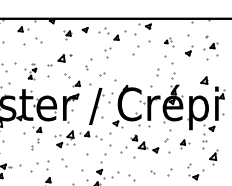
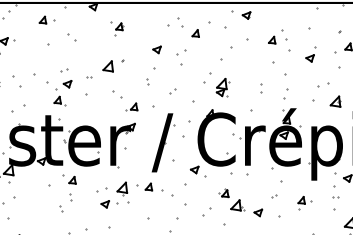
part: (84, 30) -> (155, 50), moved
part: (168, 41) -> (278, 39), size x1.67
part: (130, 70) -> (217, 85), added
part: (30, 71) -> (58, 87), size x1.43
part: (194, 74) -> (319, 91), added

